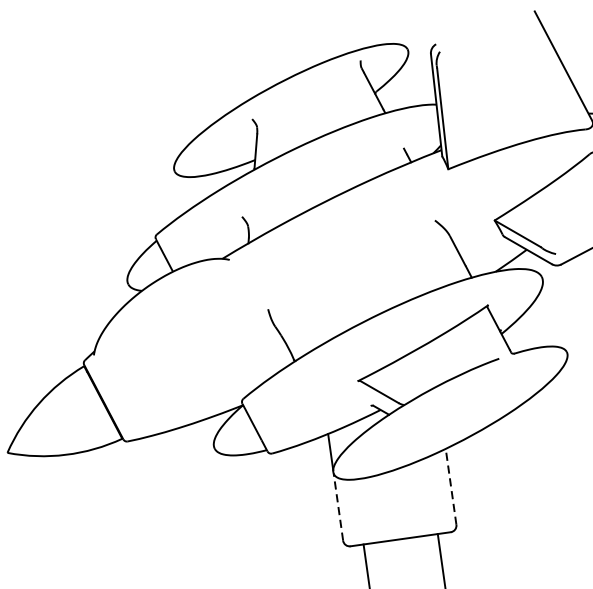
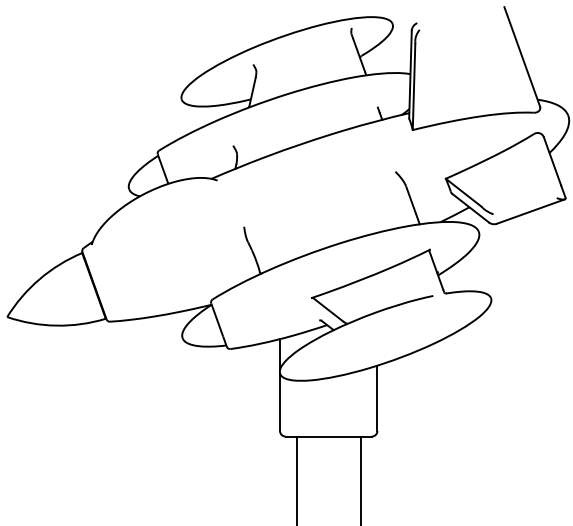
line: (451, 487) -> (377, 398), dashed -> solid
line: (339, 507) -> (280, 402), dashed -> solid

